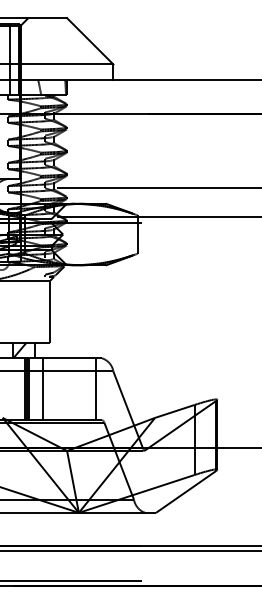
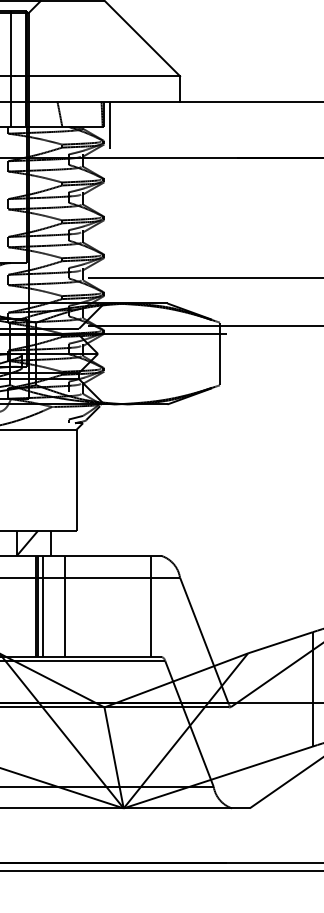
line: (70, 94) -> (110, 125), added

